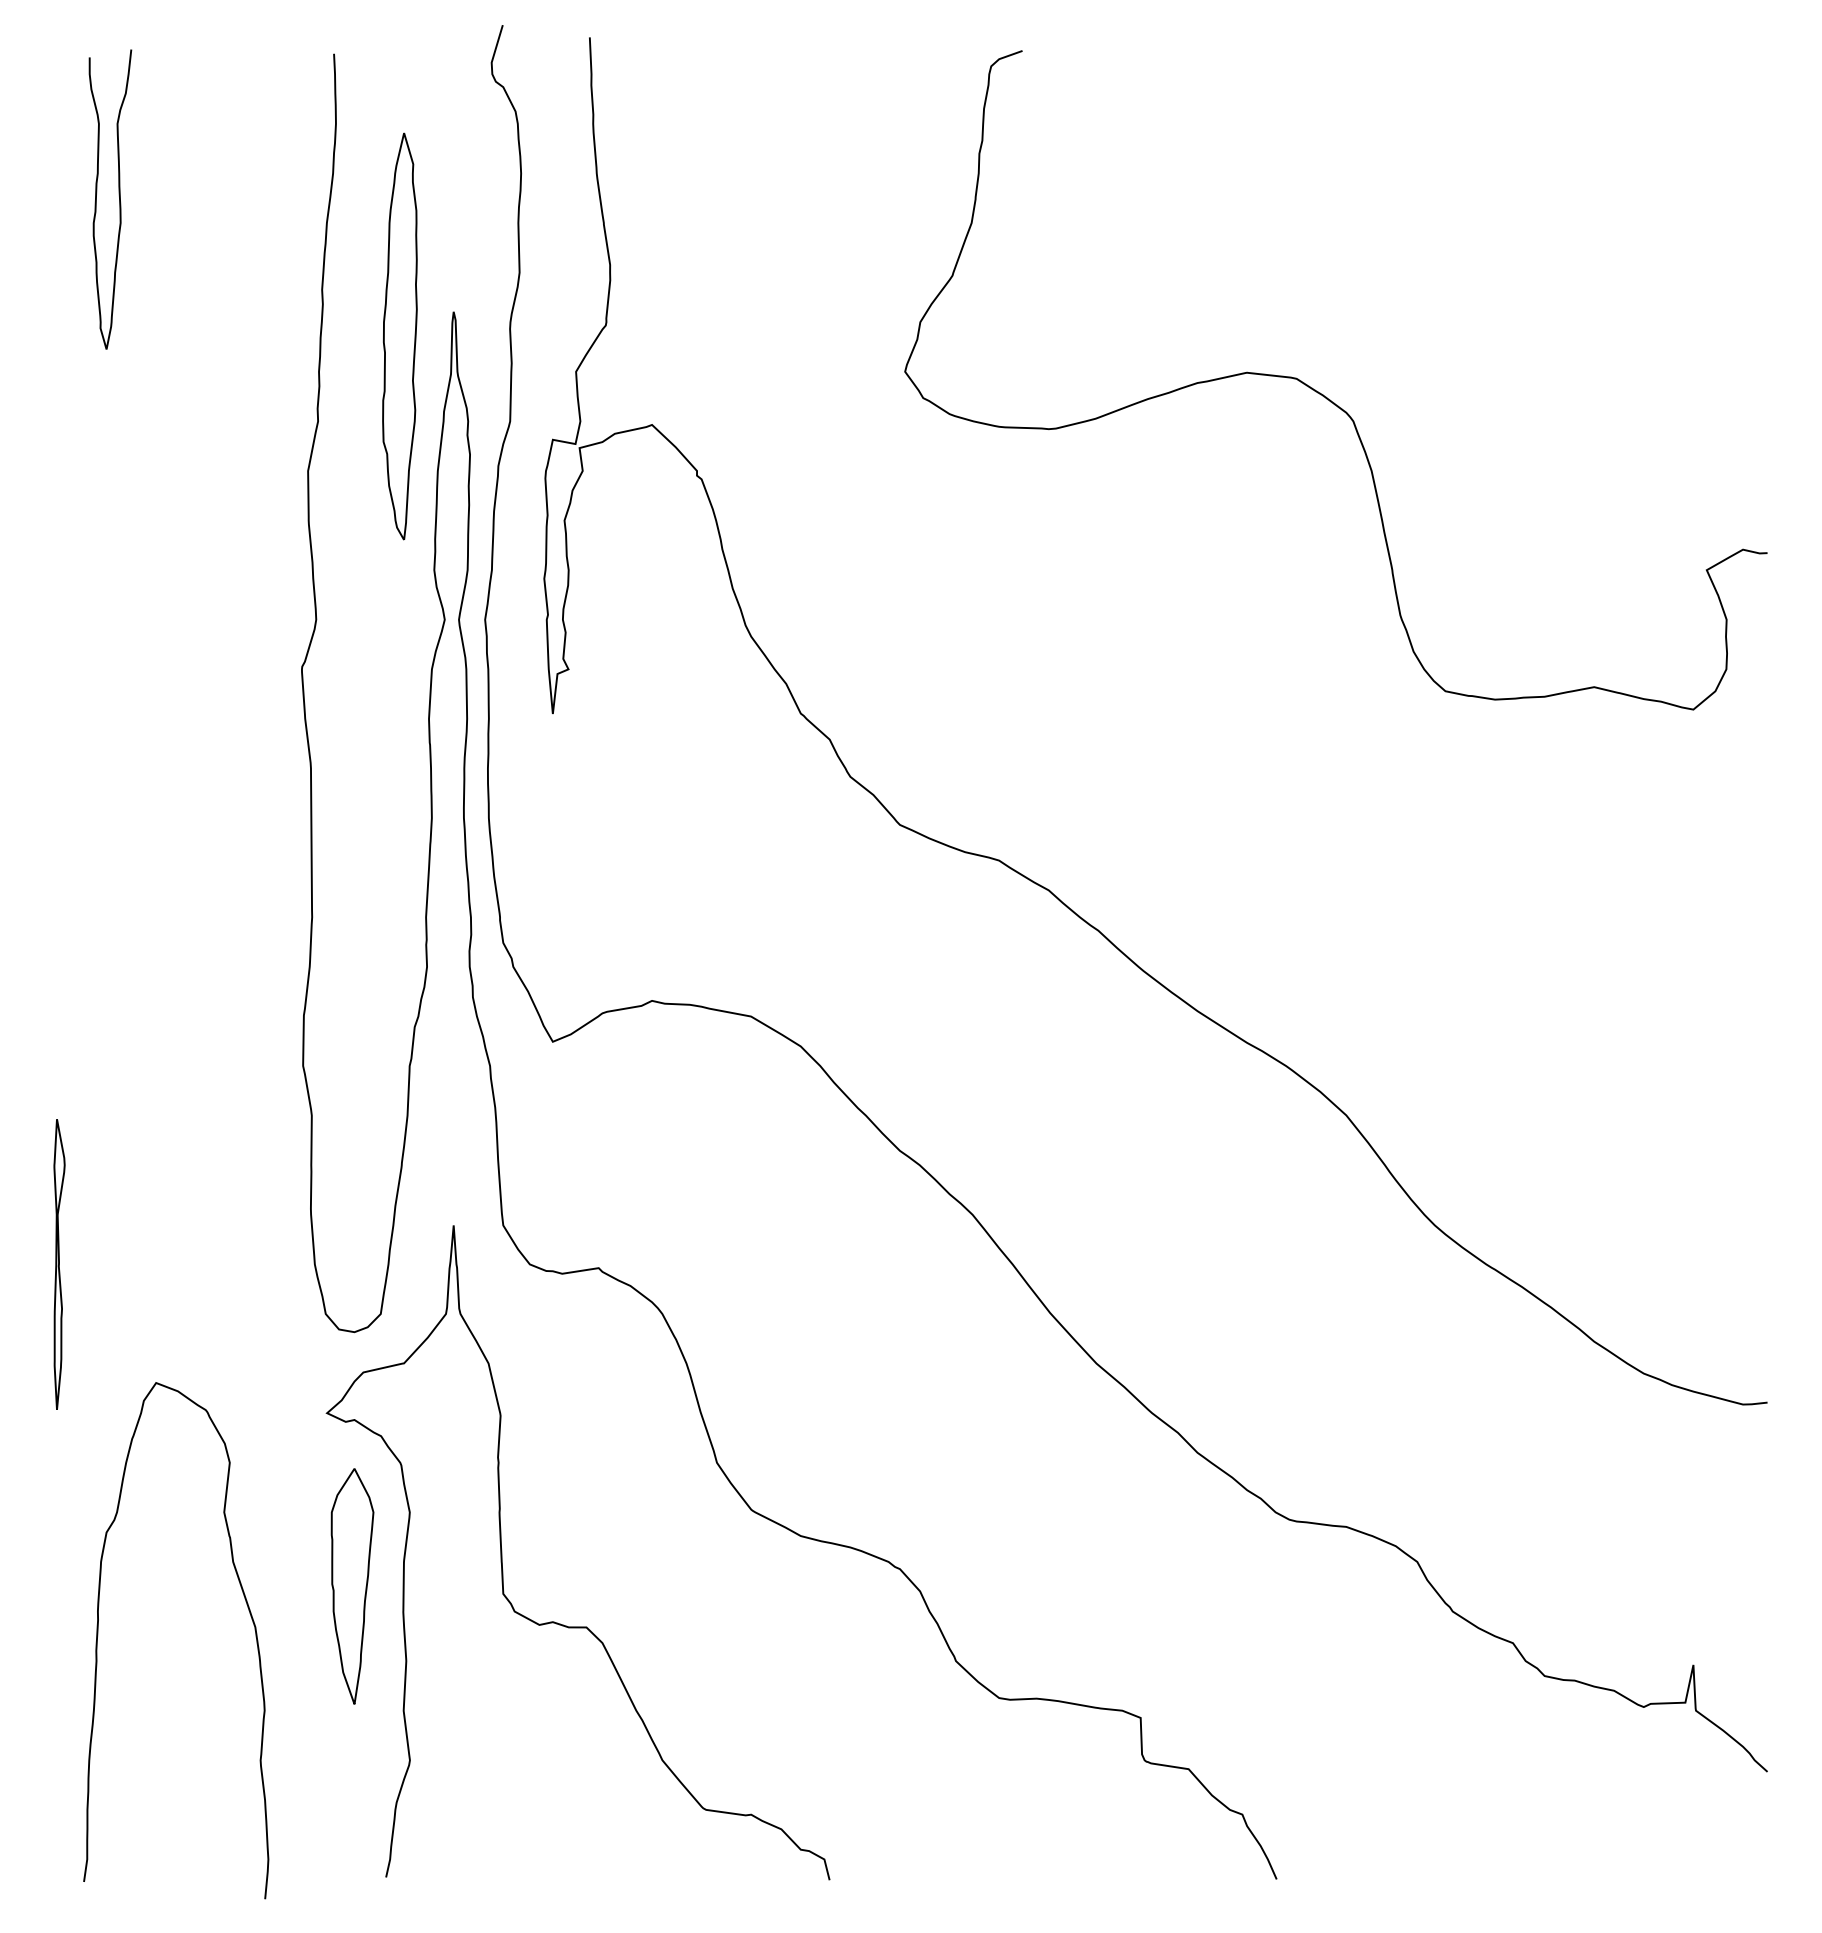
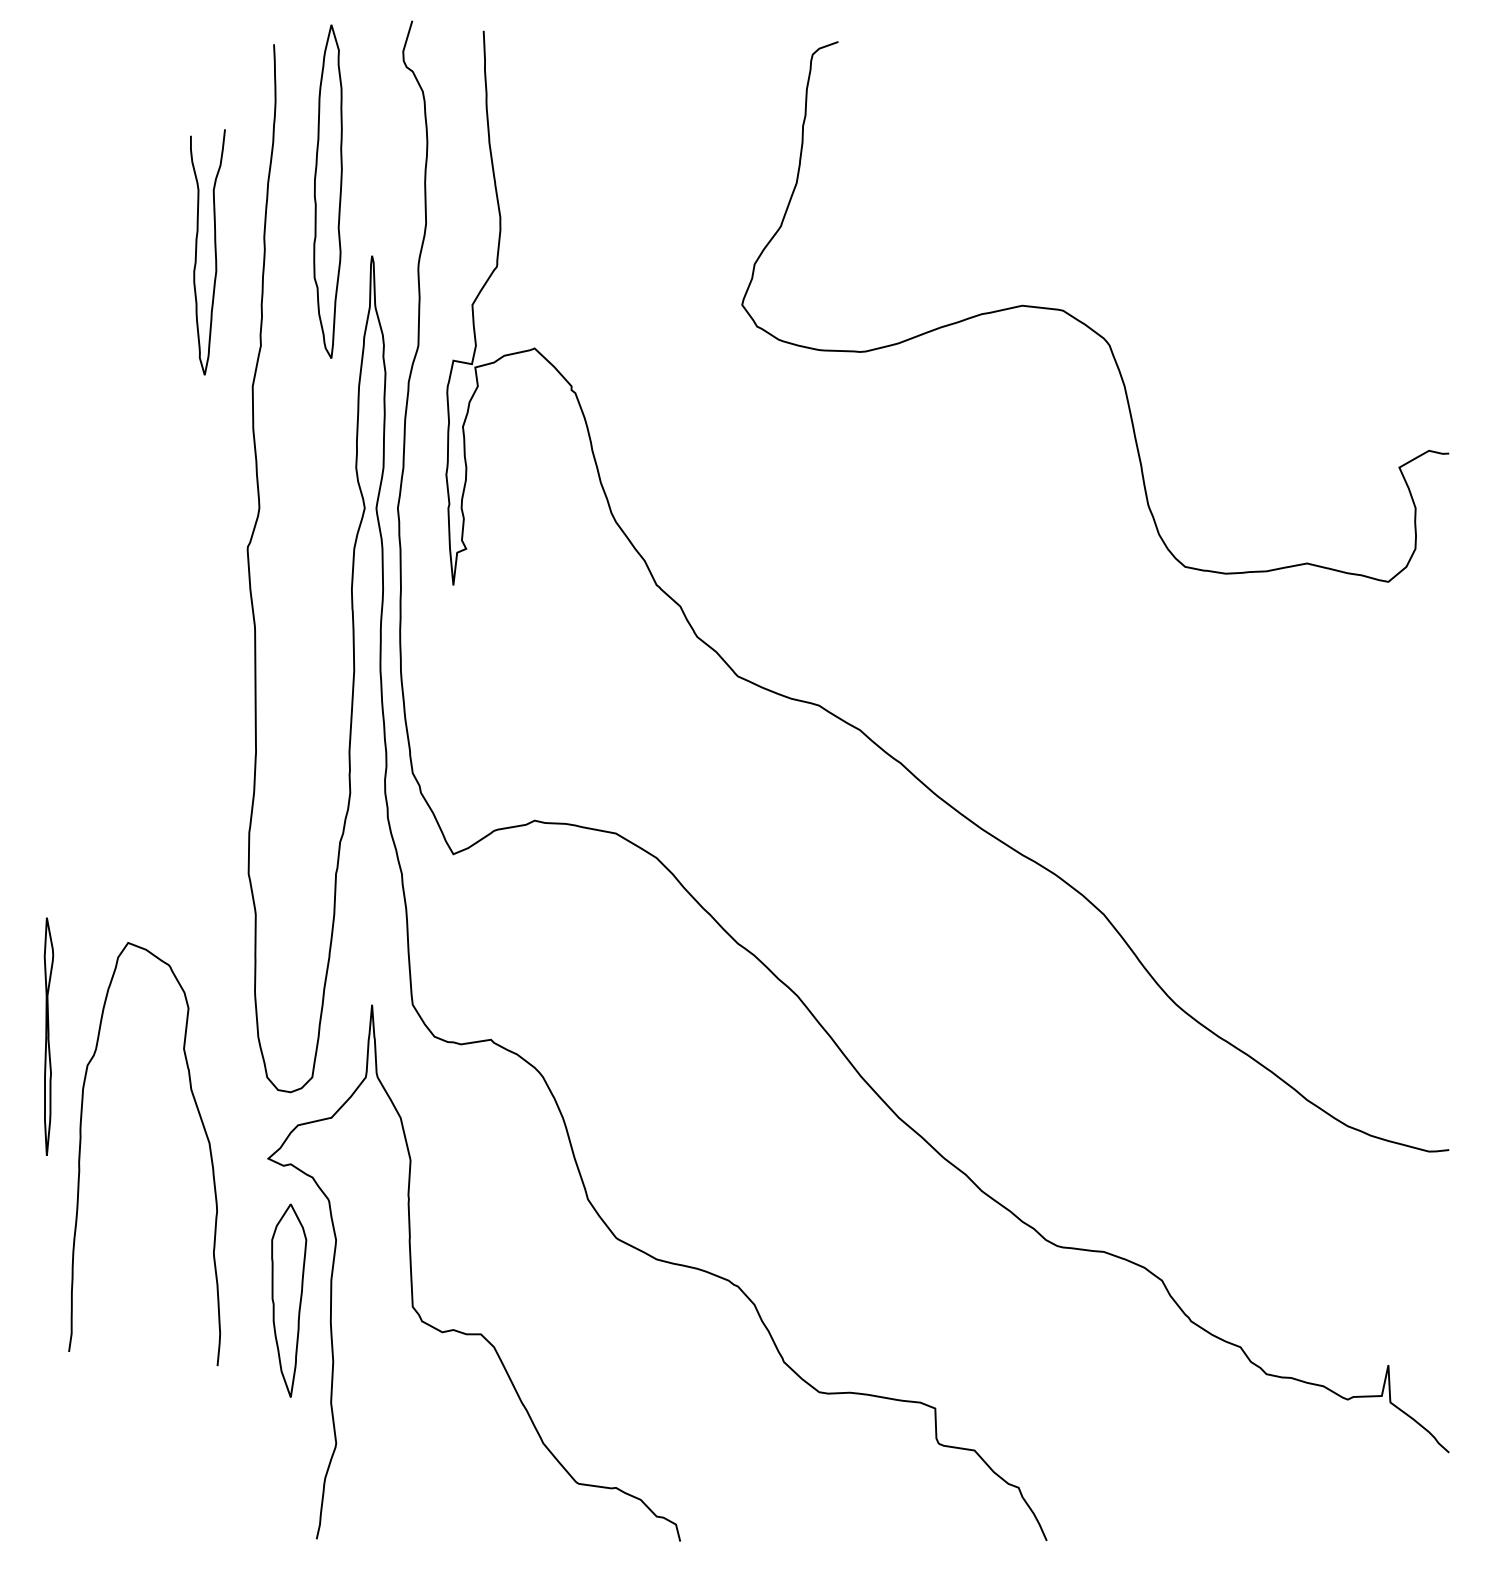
curve: (118, 195) -> (214, 248), moved
part: (399, 336) -> (327, 191), moved
curve: (250, 1616) -> (205, 1134), moved

